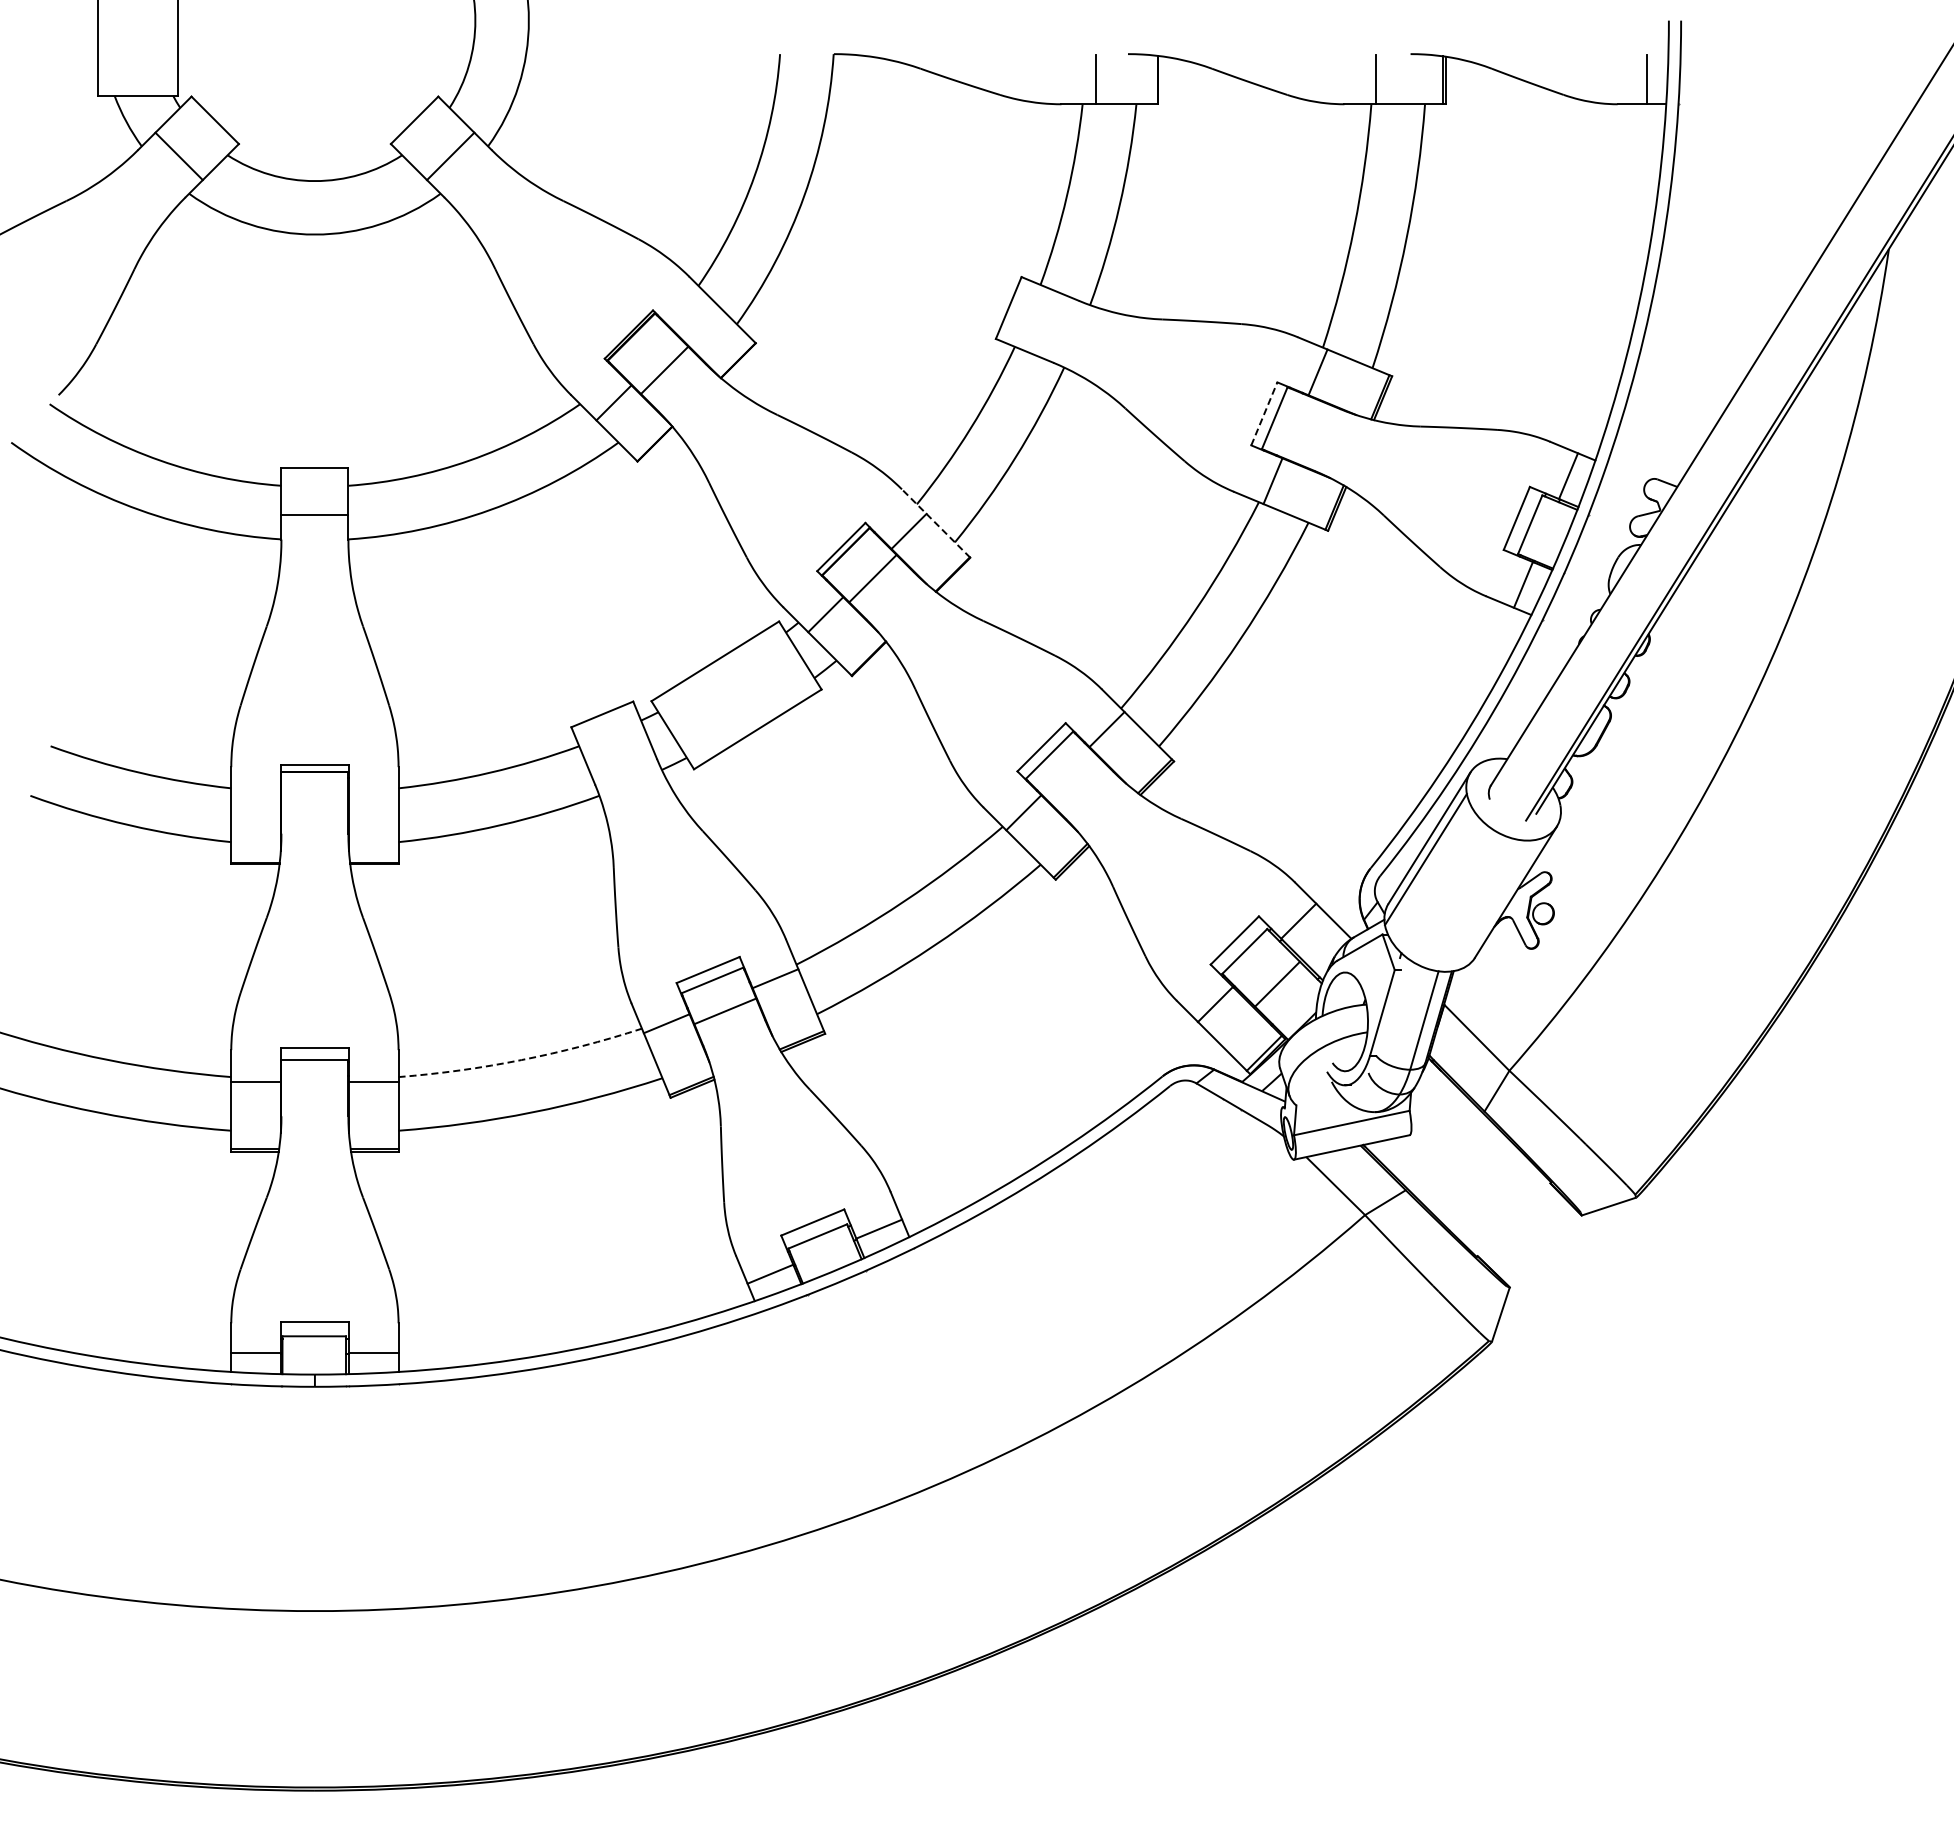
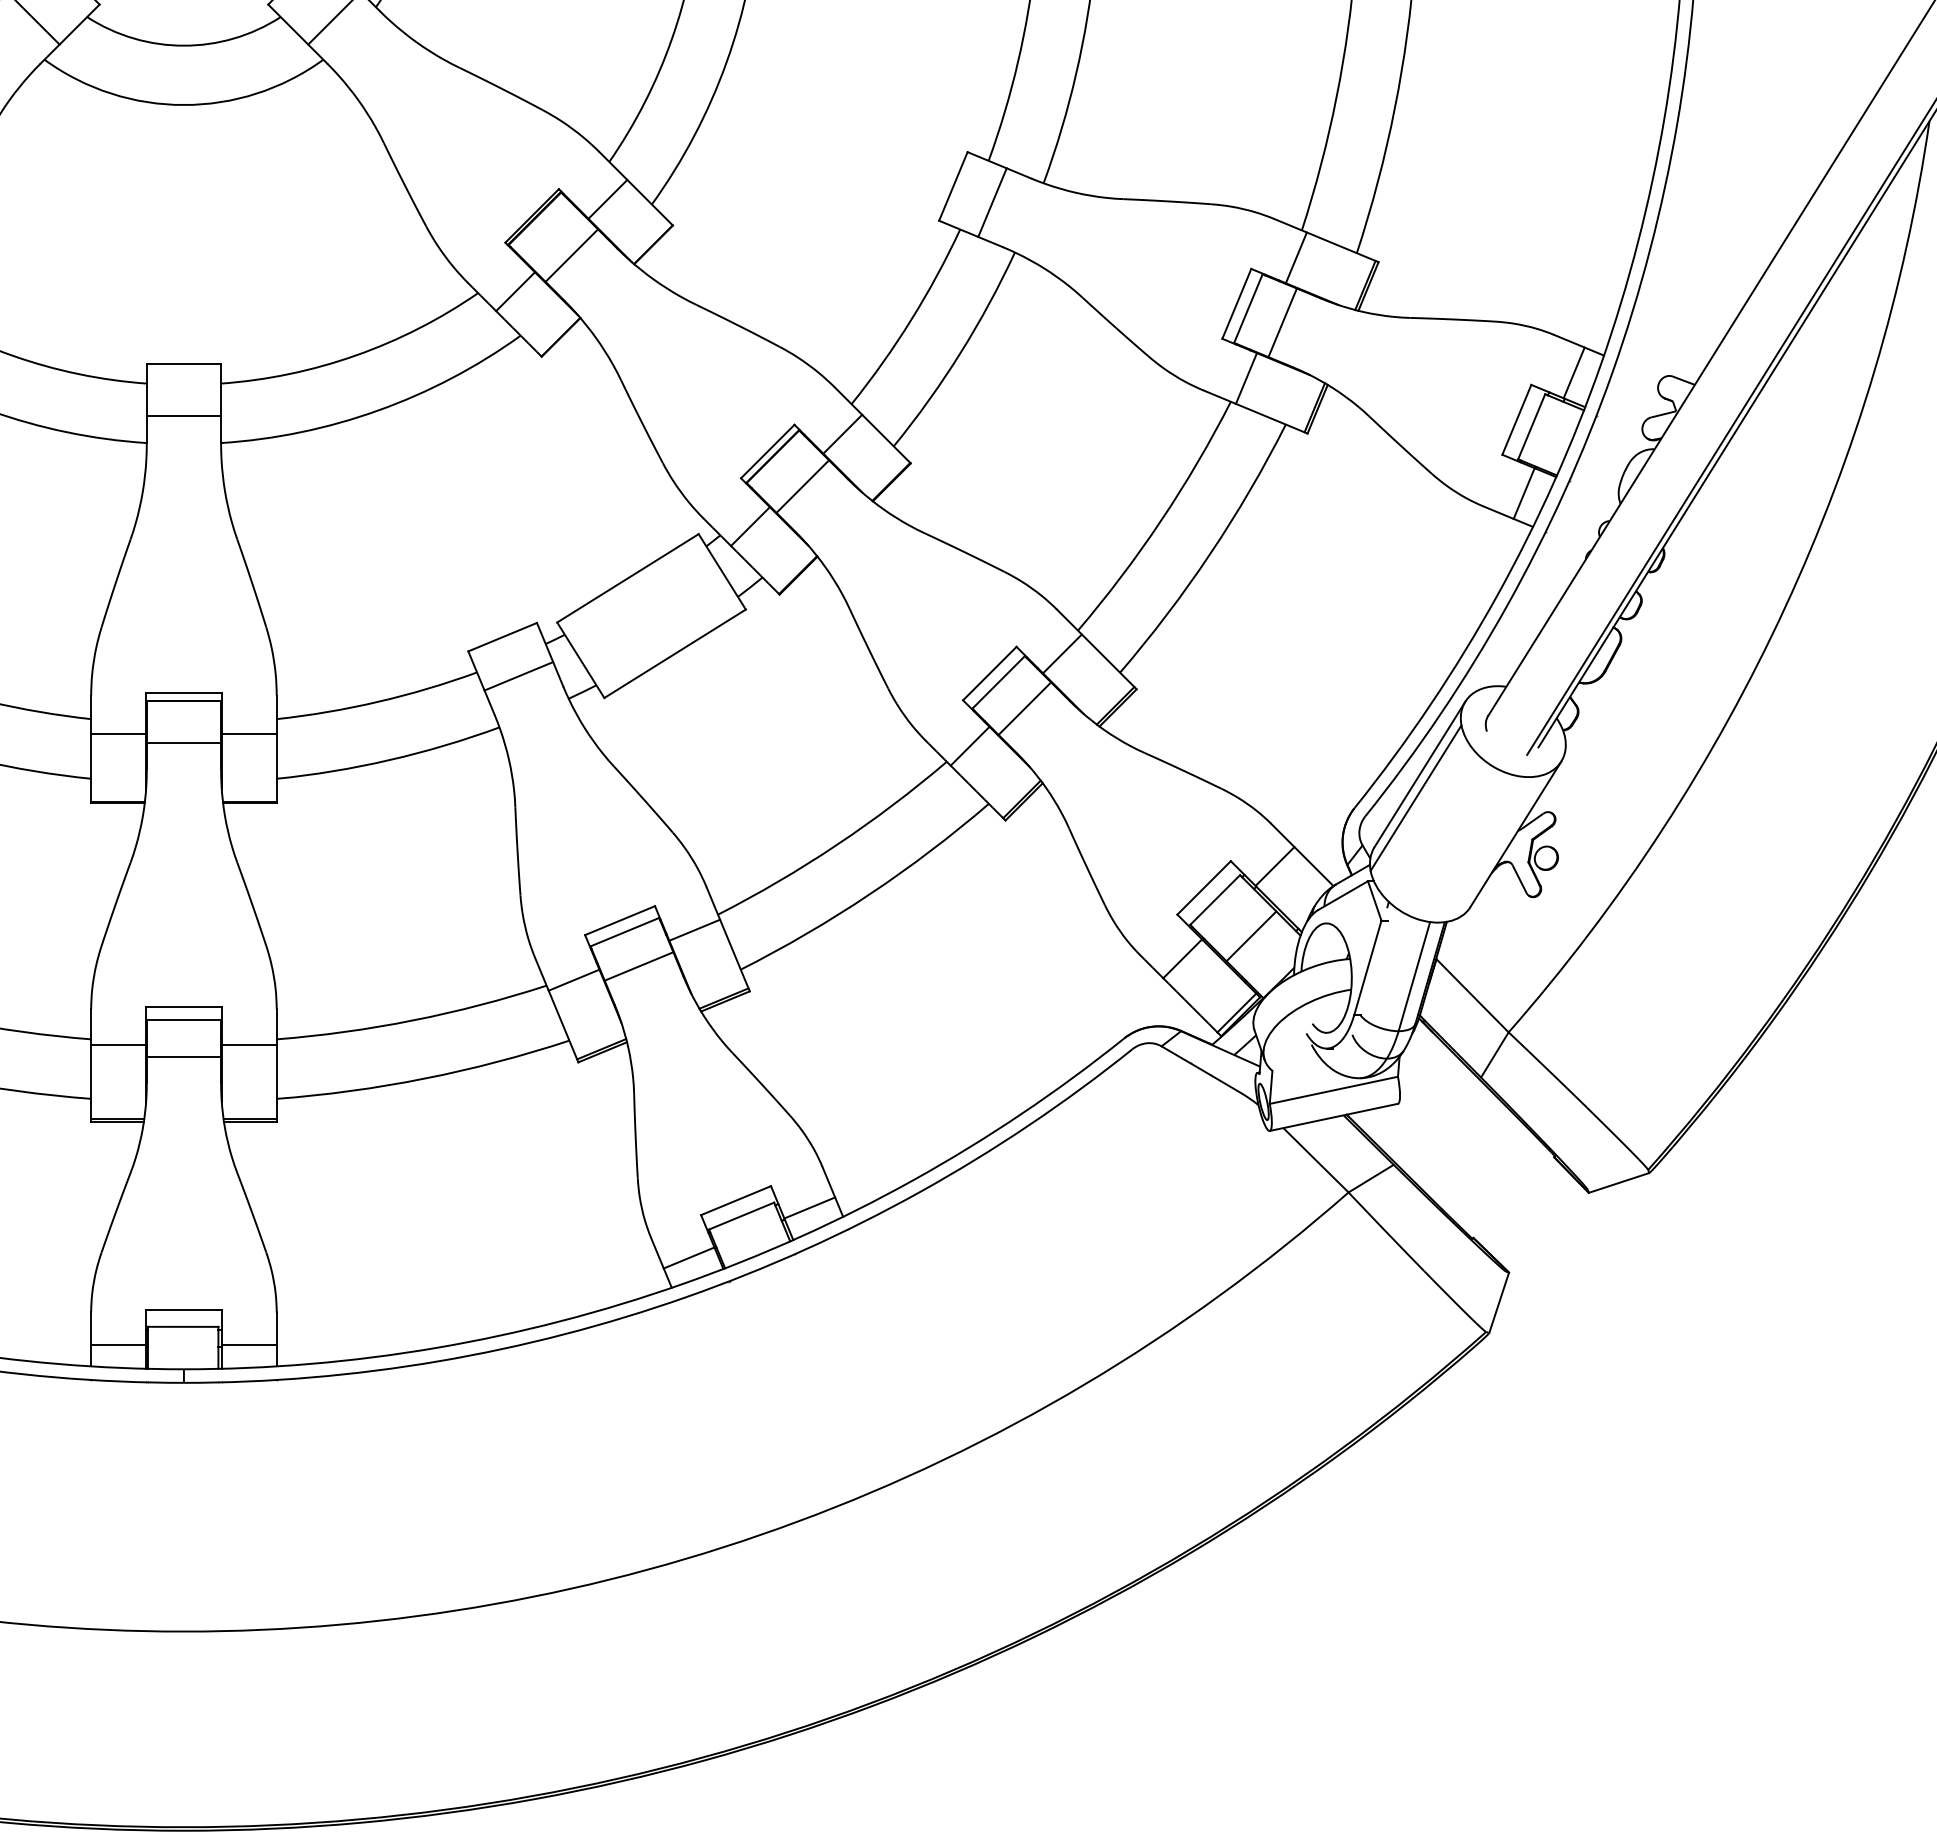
line: (696, 319) -> (607, 199), added
line: (1043, 322) -> (991, 202), added
line: (1264, 413) -> (1237, 303), dashed -> solid
line: (1305, 430) -> (1282, 322), added
line: (935, 523) -> (872, 425), dashed -> solid
line: (616, 749) -> (518, 676), added
line: (1072, 778) -> (1024, 708), added
line: (255, 801) -> (118, 733), added
line: (373, 801) -> (248, 733), added
line: (314, 809) -> (183, 742), added
arc: (521, 1060) -> (413, 1020), dashed -> solid
line: (314, 1093) -> (183, 1057), added

